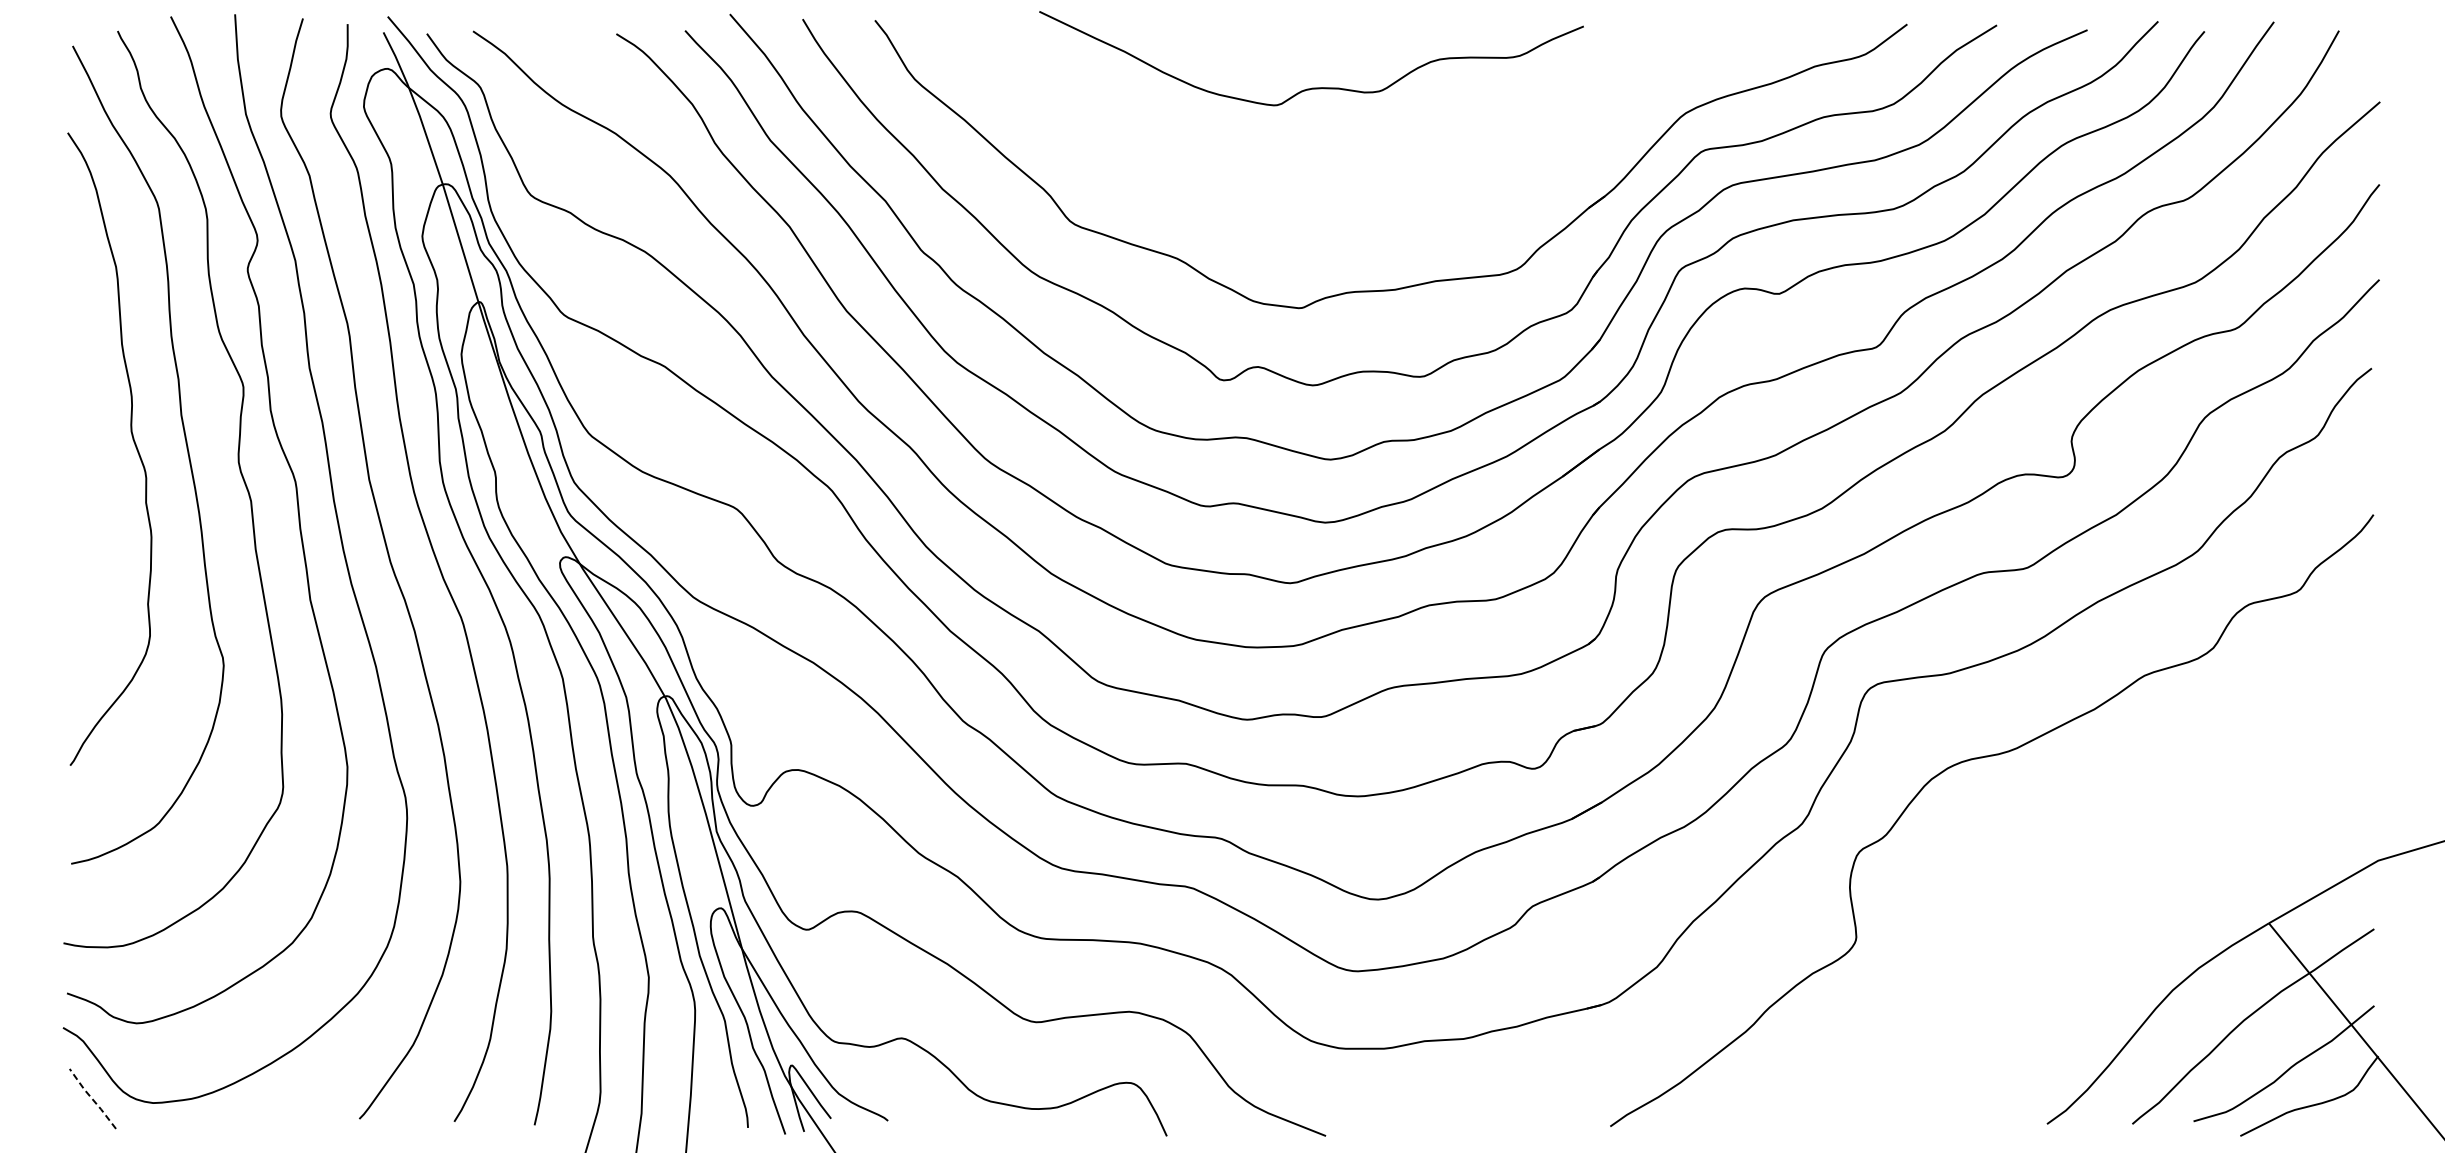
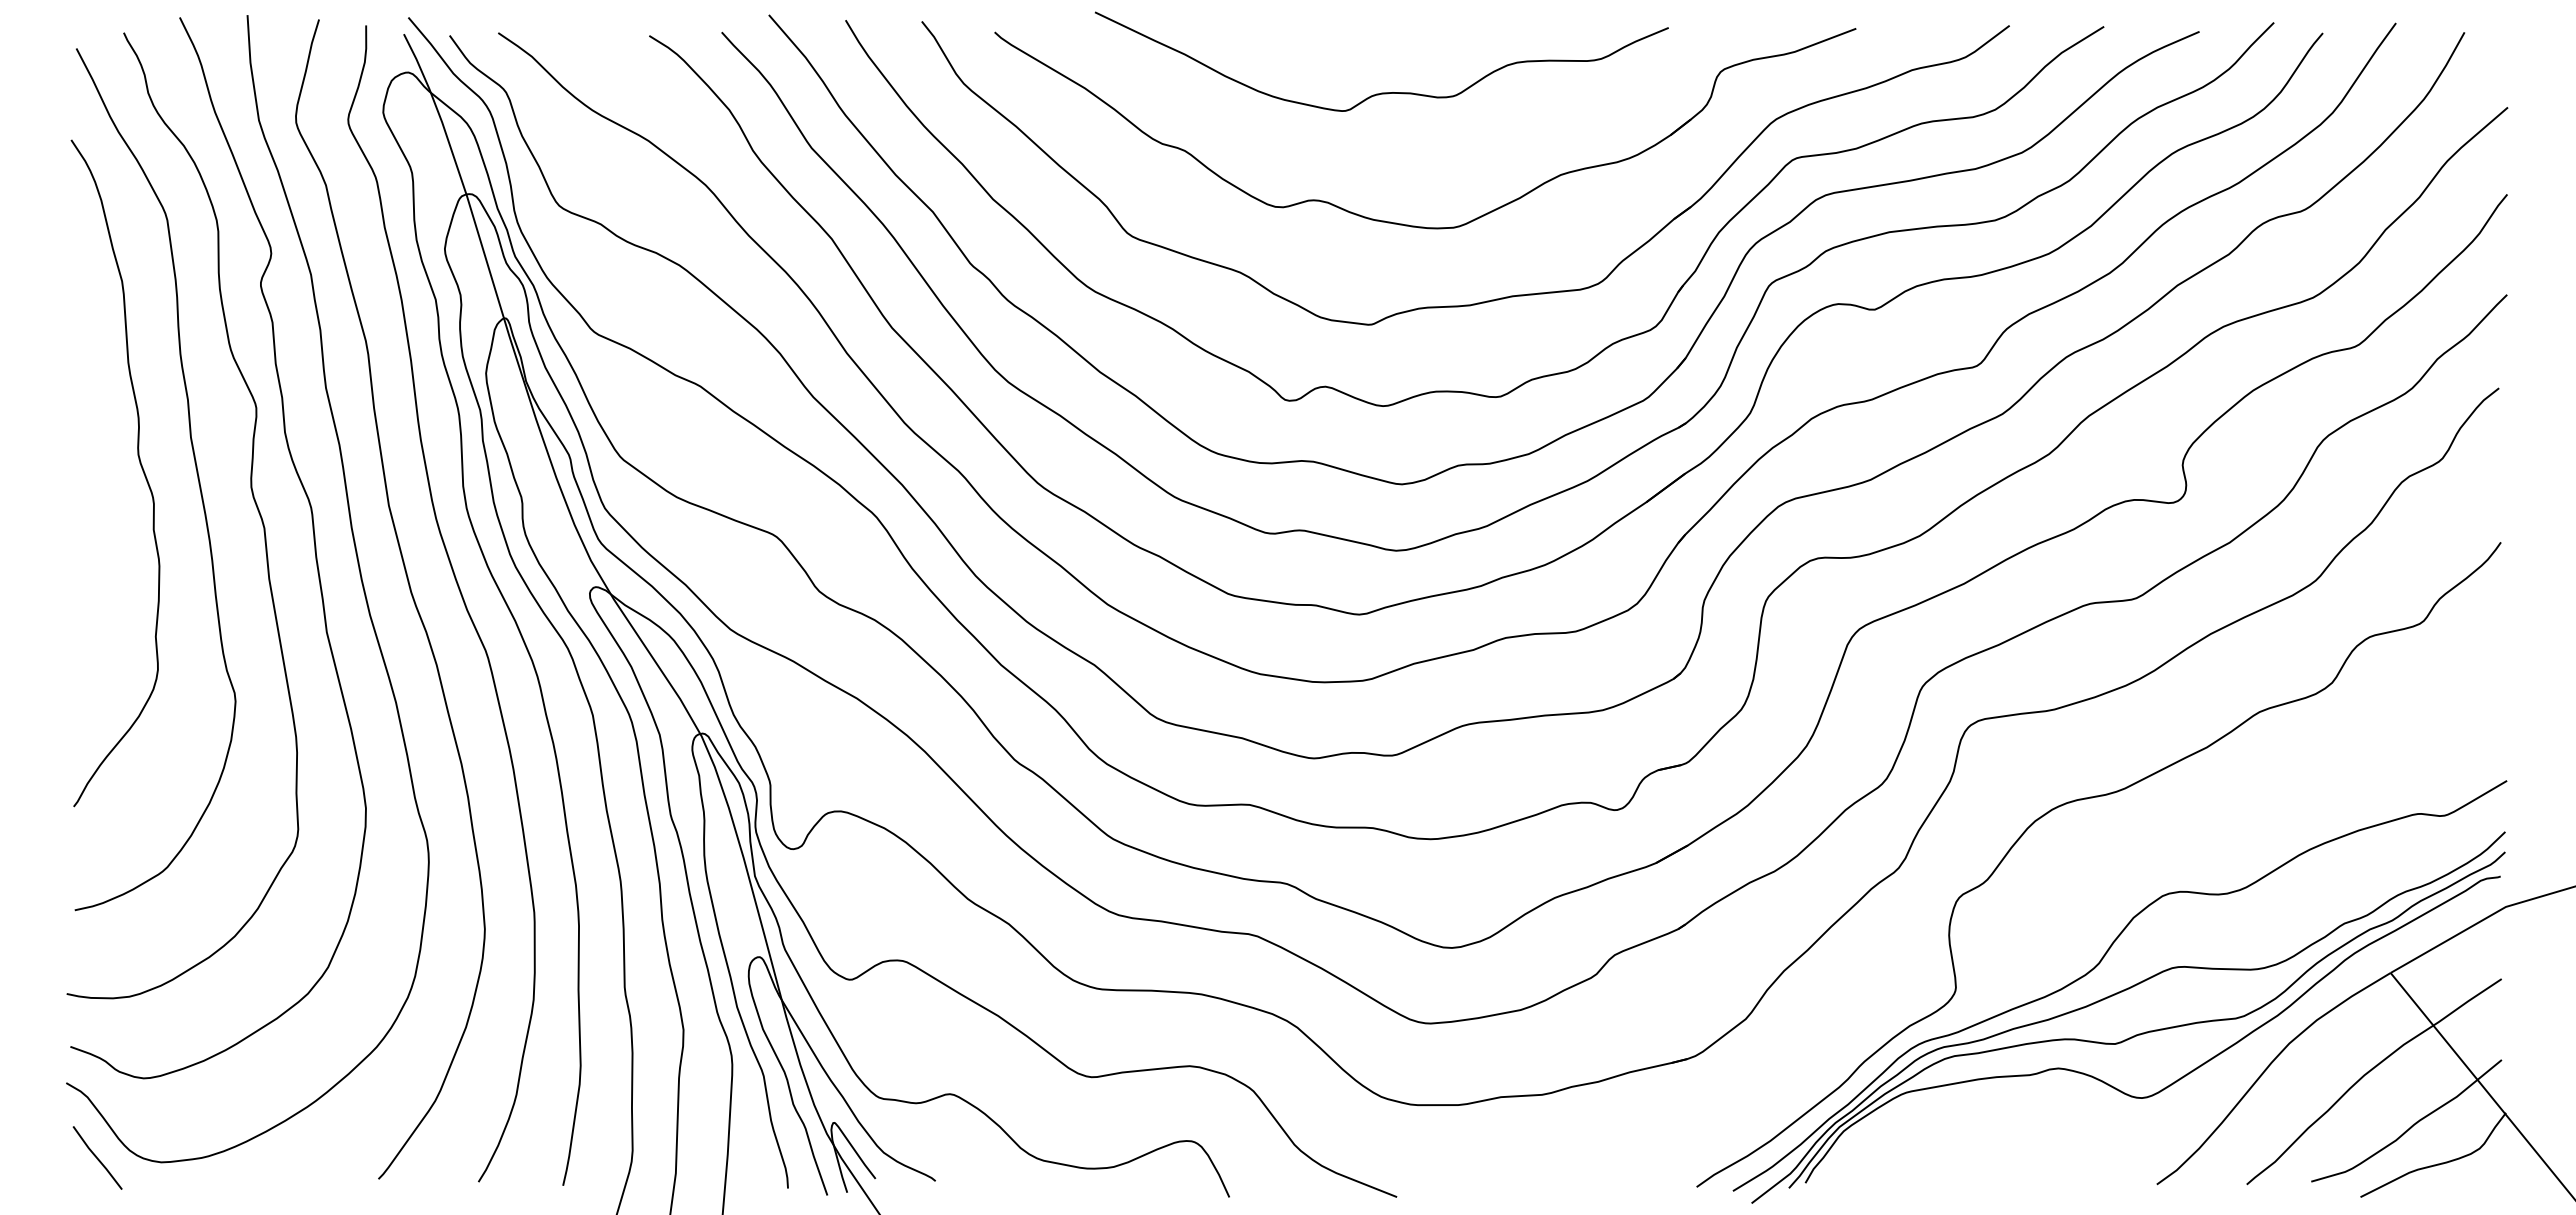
part: (1336, 213) -> (1408, 224), added
part: (2011, 940) -> (2119, 991), added
line: (91, 1098) -> (96, 1157), dashed -> solid

